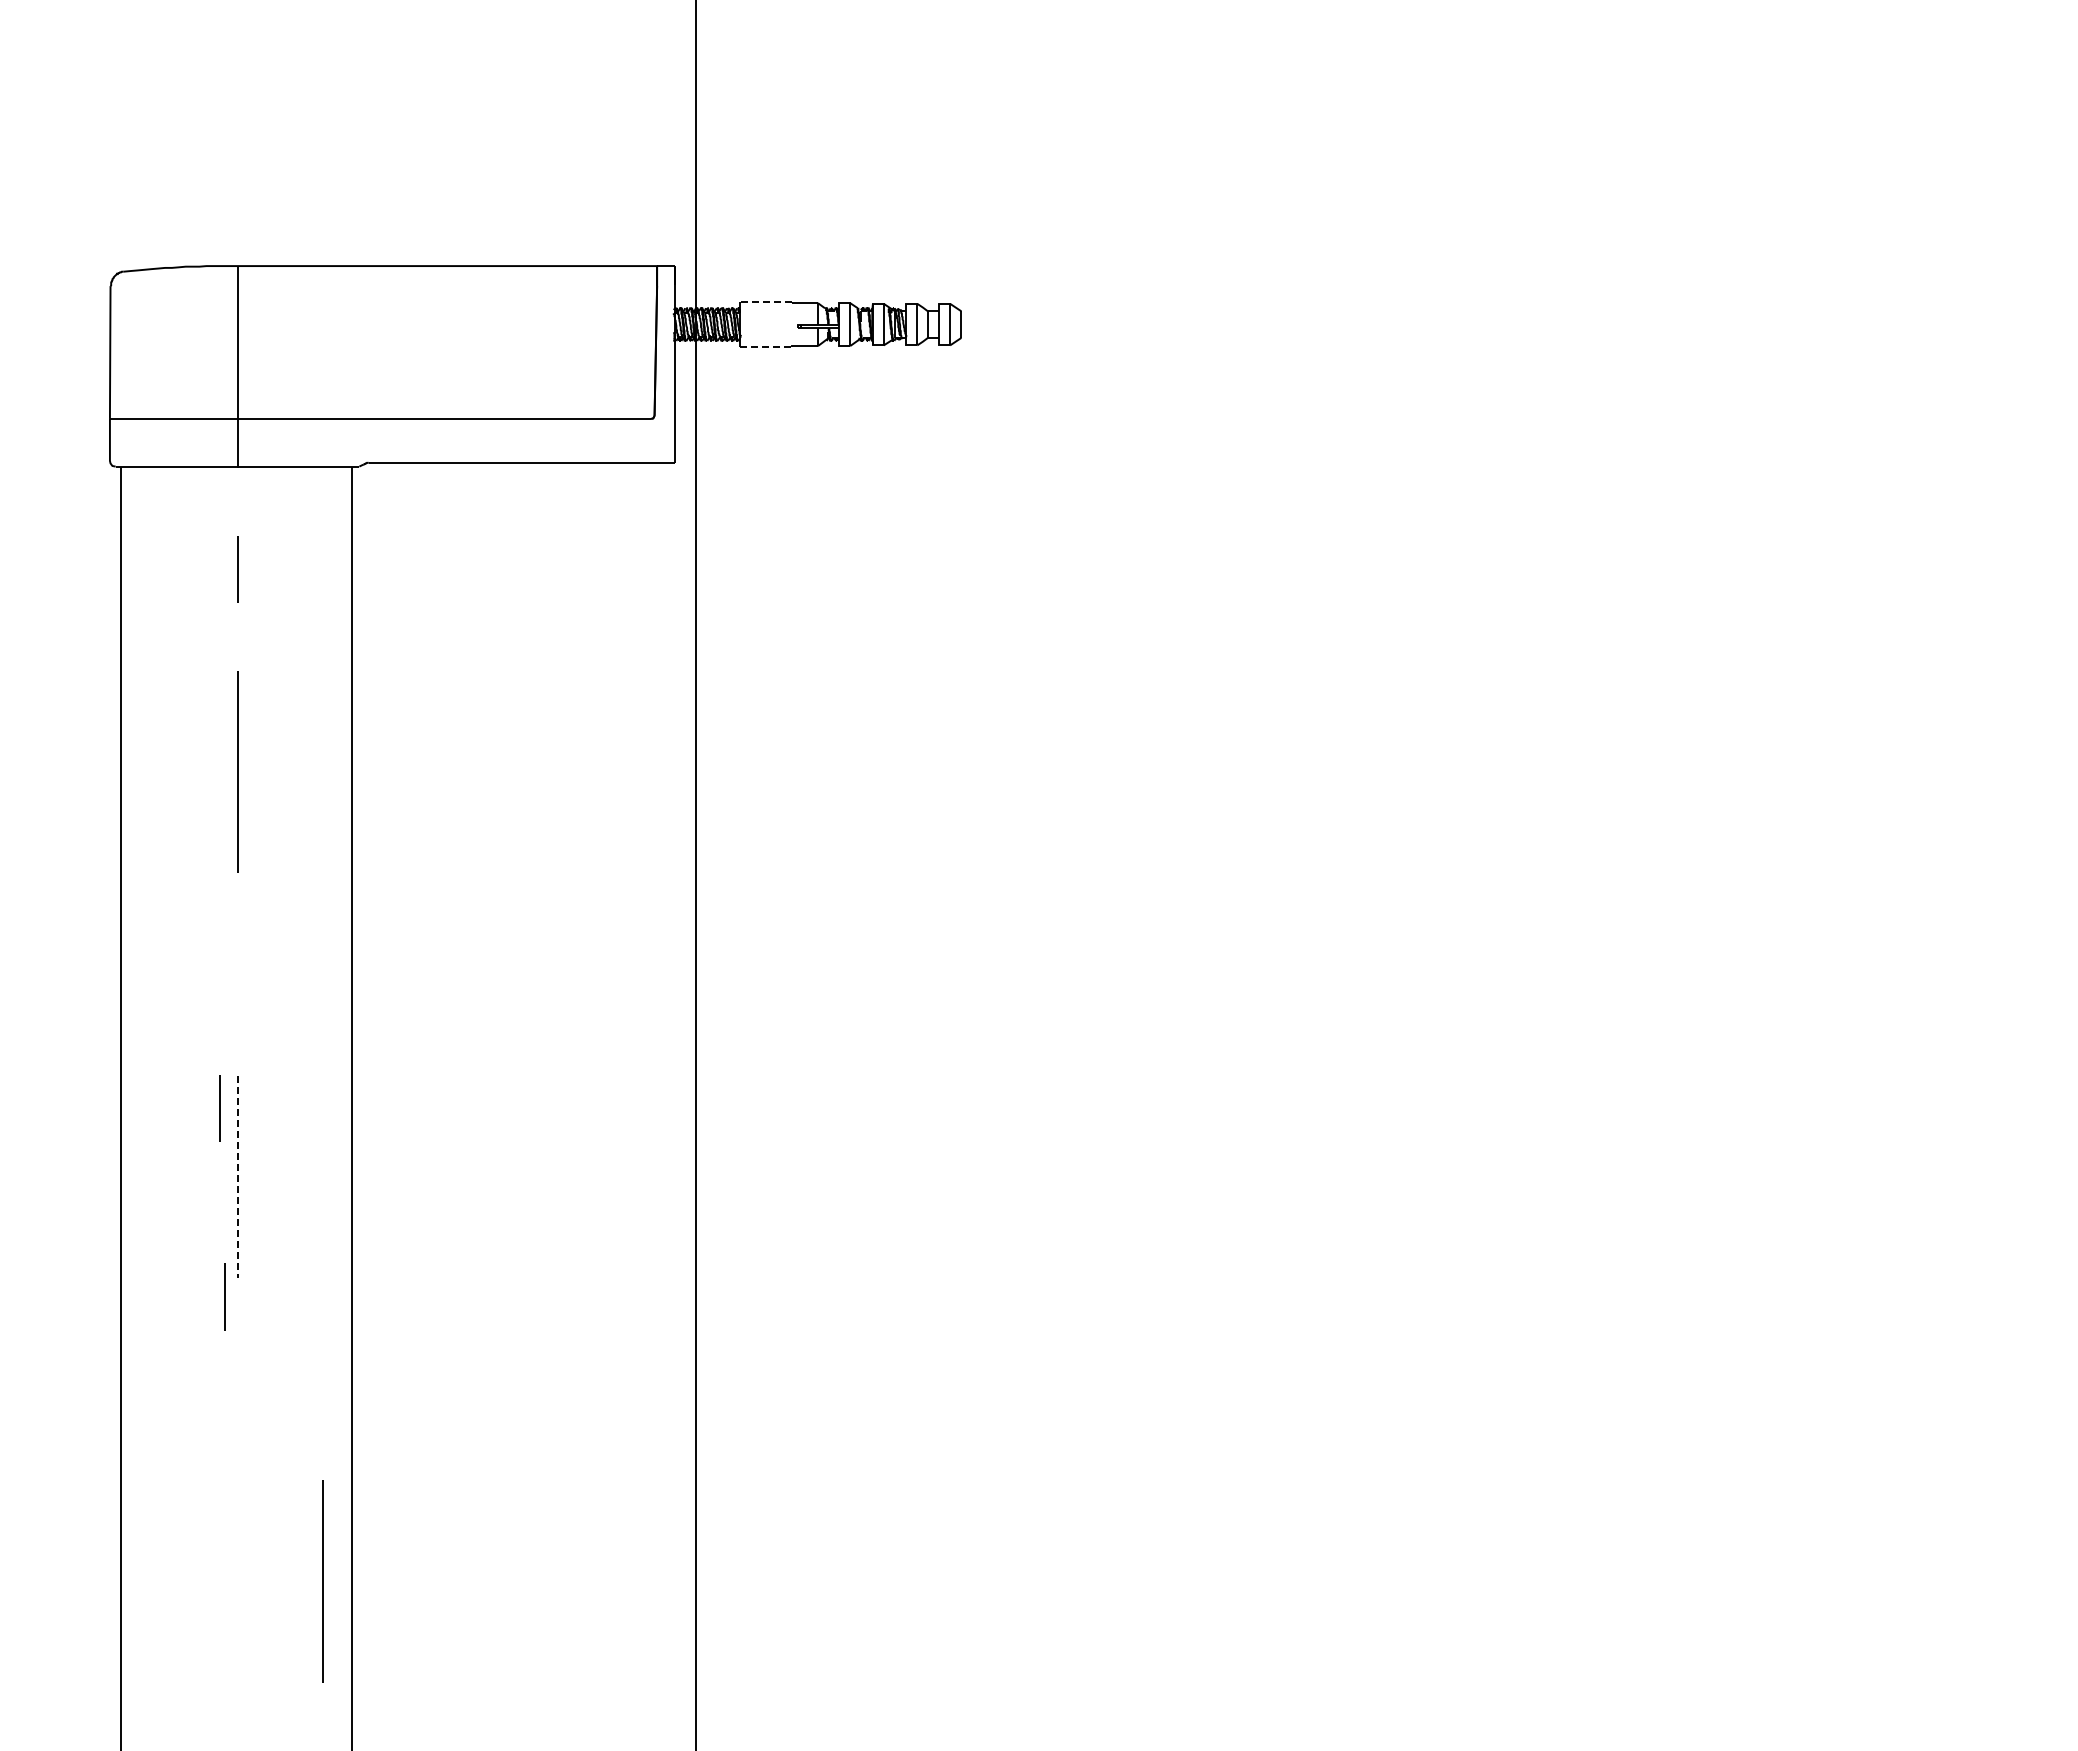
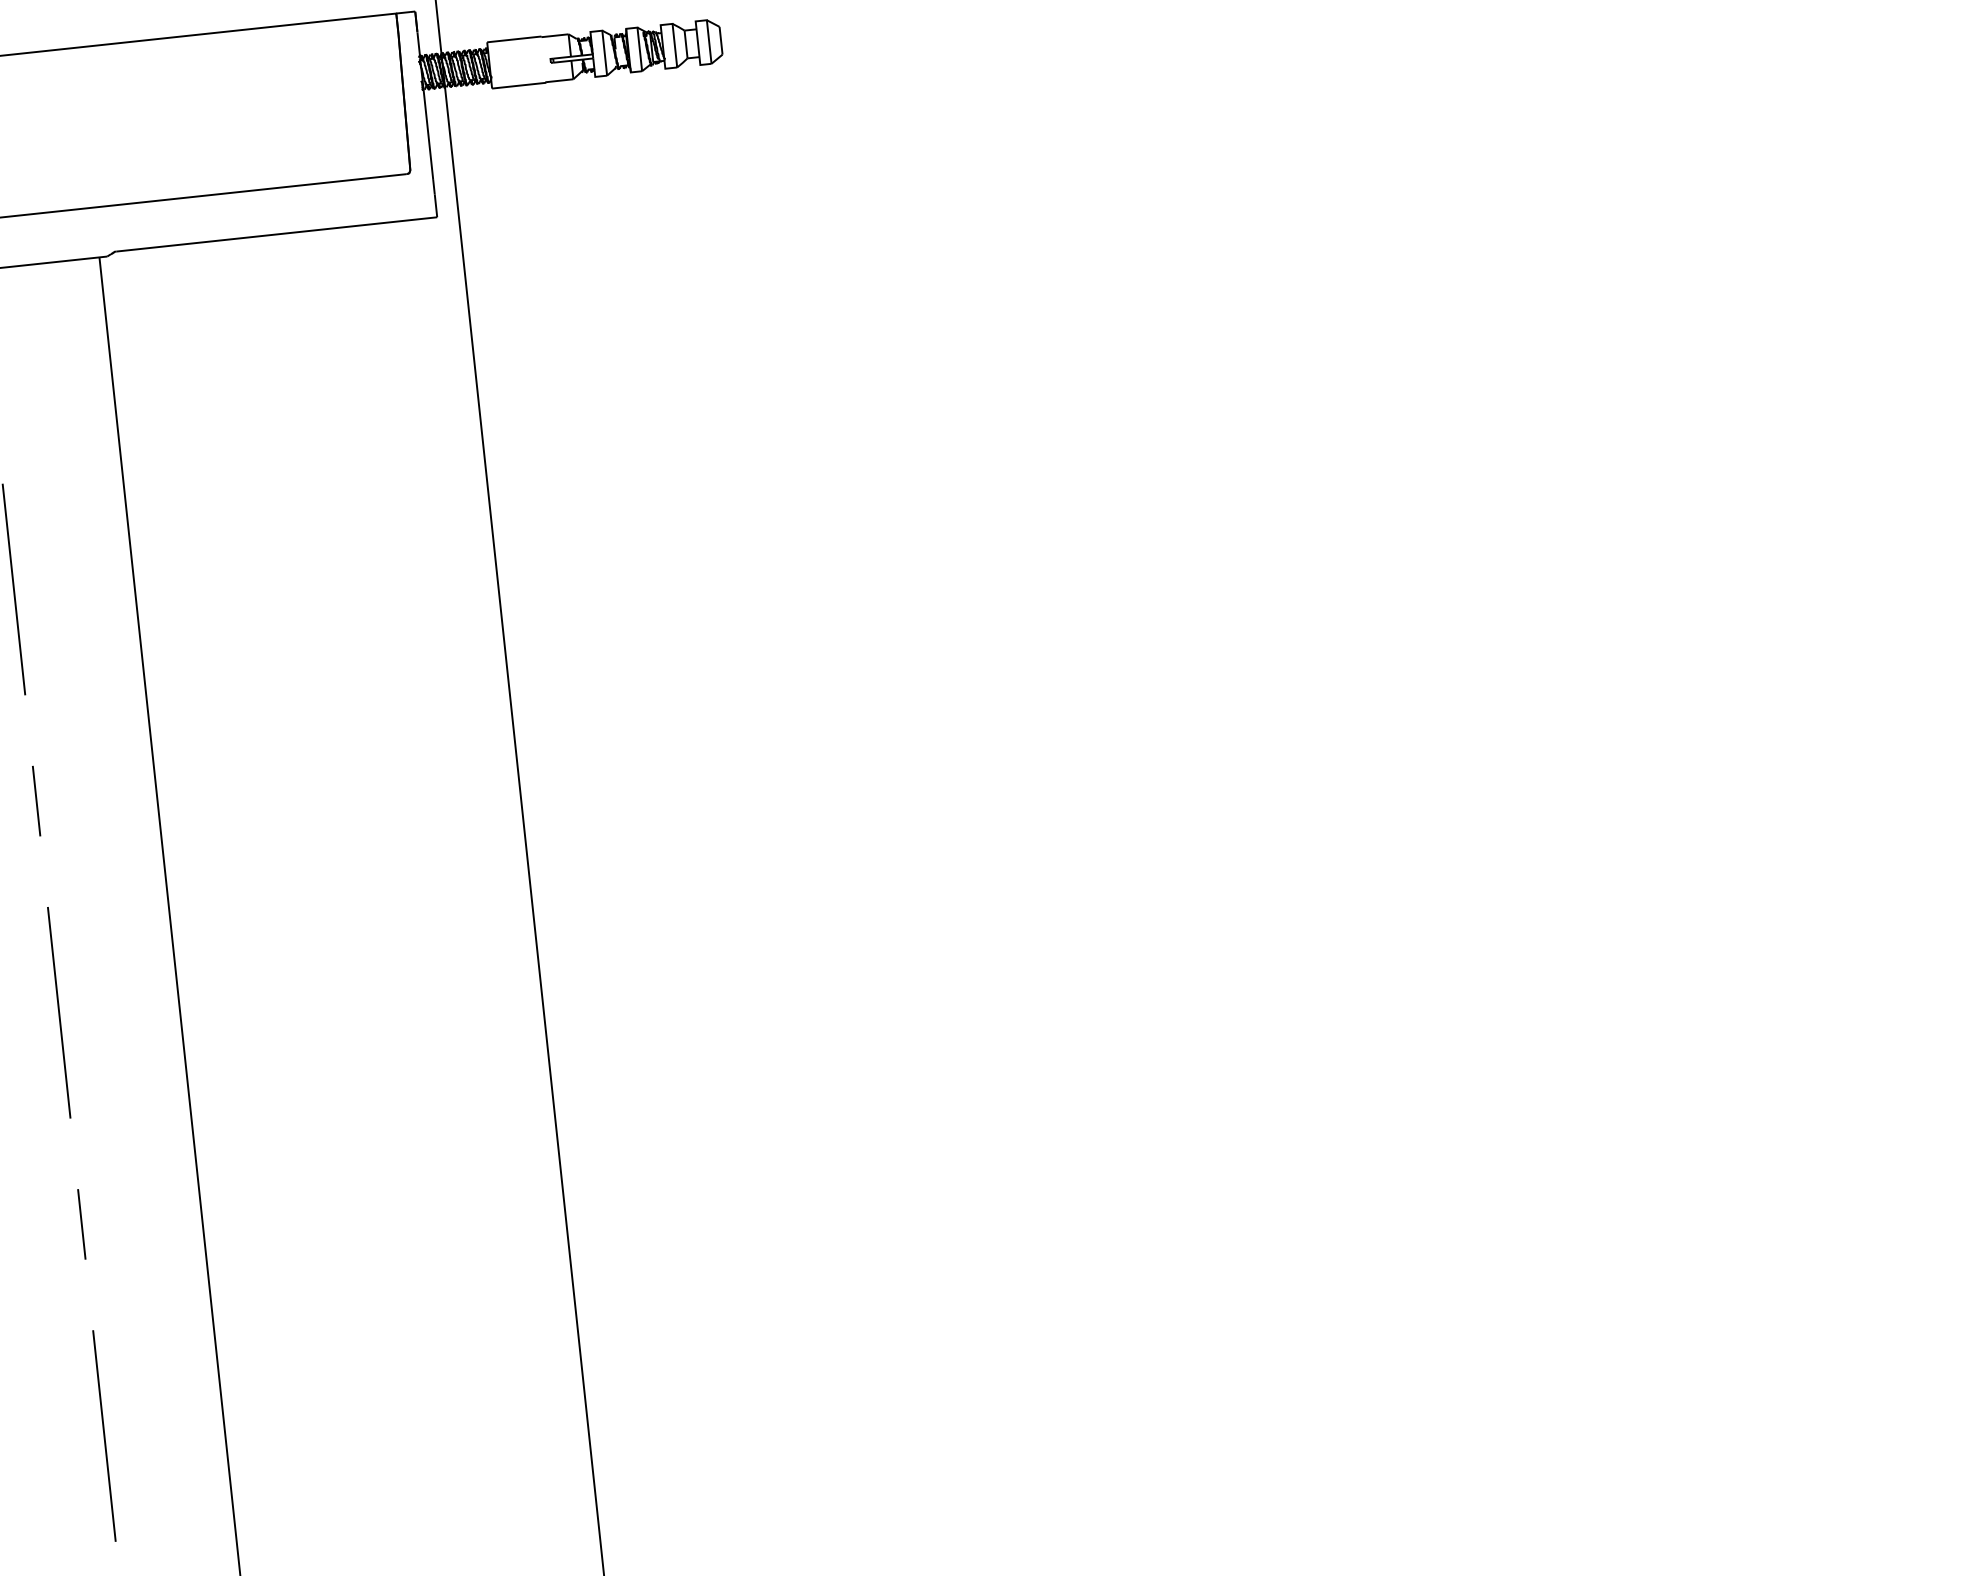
line: (766, 302) -> (514, 39), dashed -> solid
line: (766, 346) -> (519, 85), dashed -> solid
line: (219, 1108) -> (36, 801), moved
line: (237, 1177) -> (59, 1013), dashed -> solid
line: (224, 1296) -> (81, 1223), moved
line: (322, 1581) -> (104, 1436), moved

